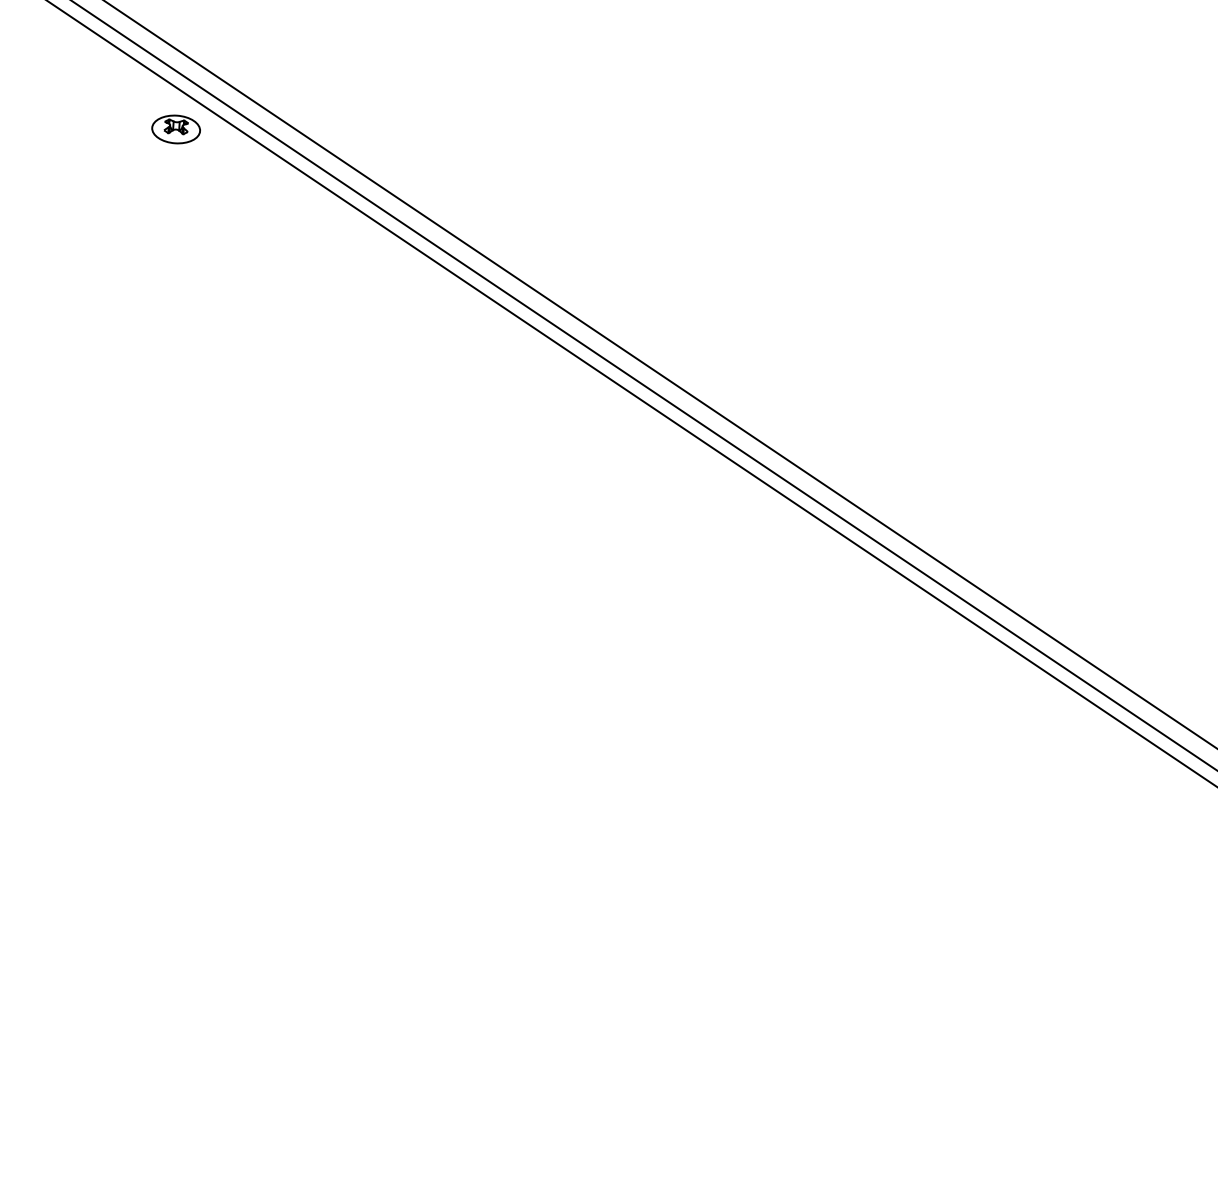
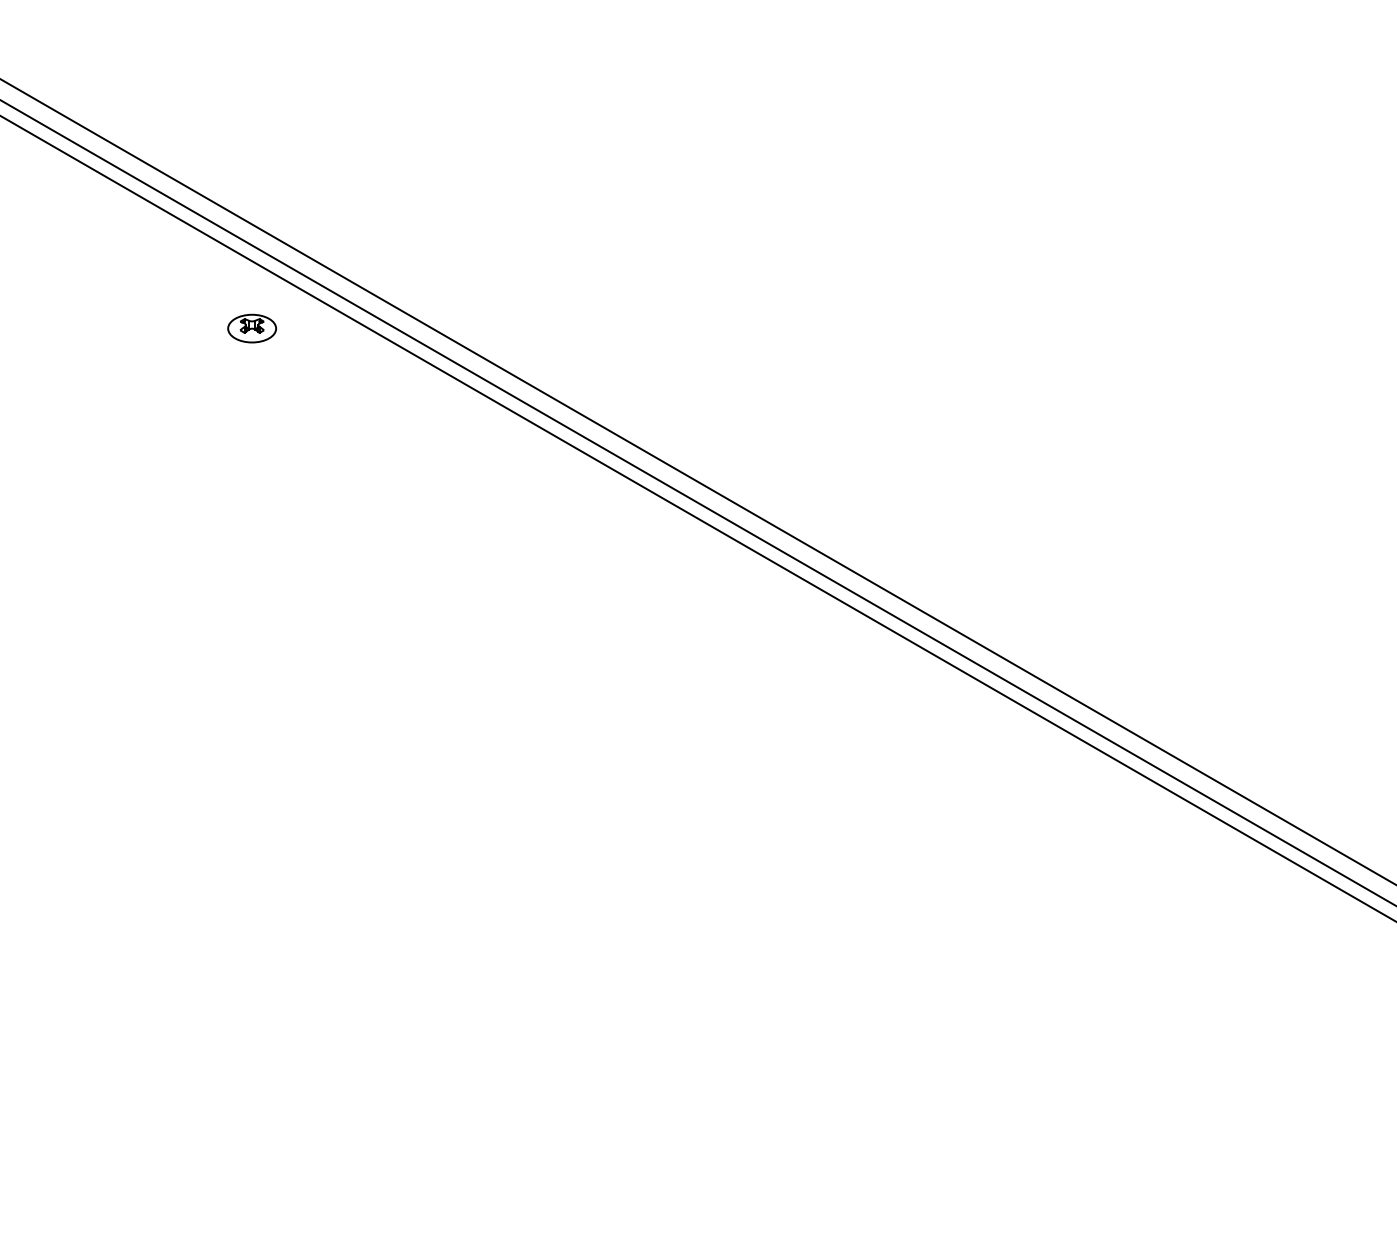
part: (175, 129) -> (251, 328), moved

